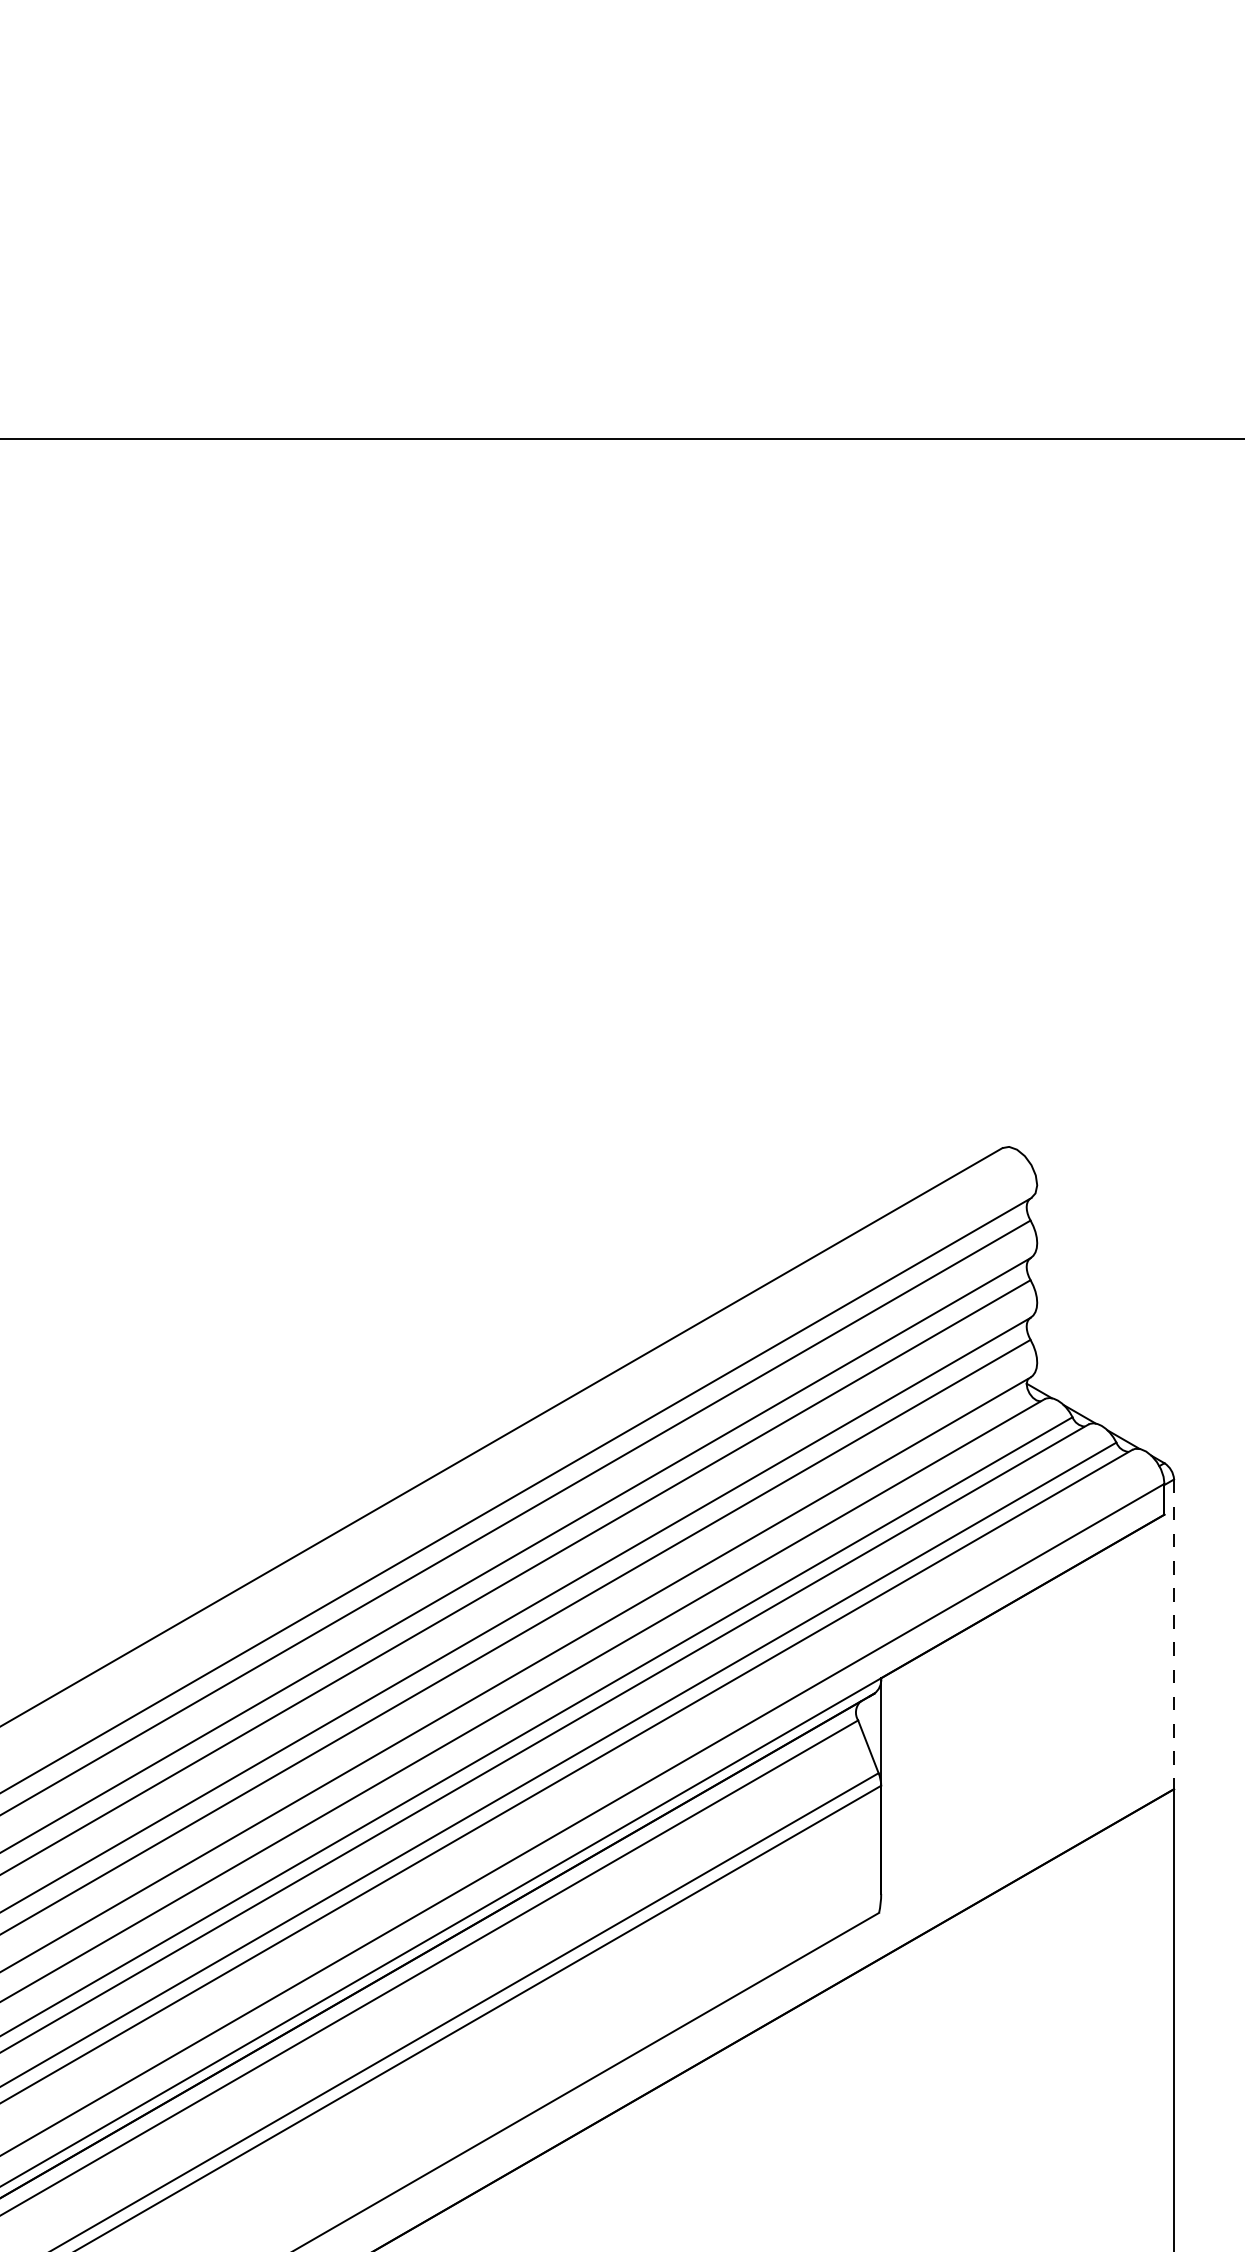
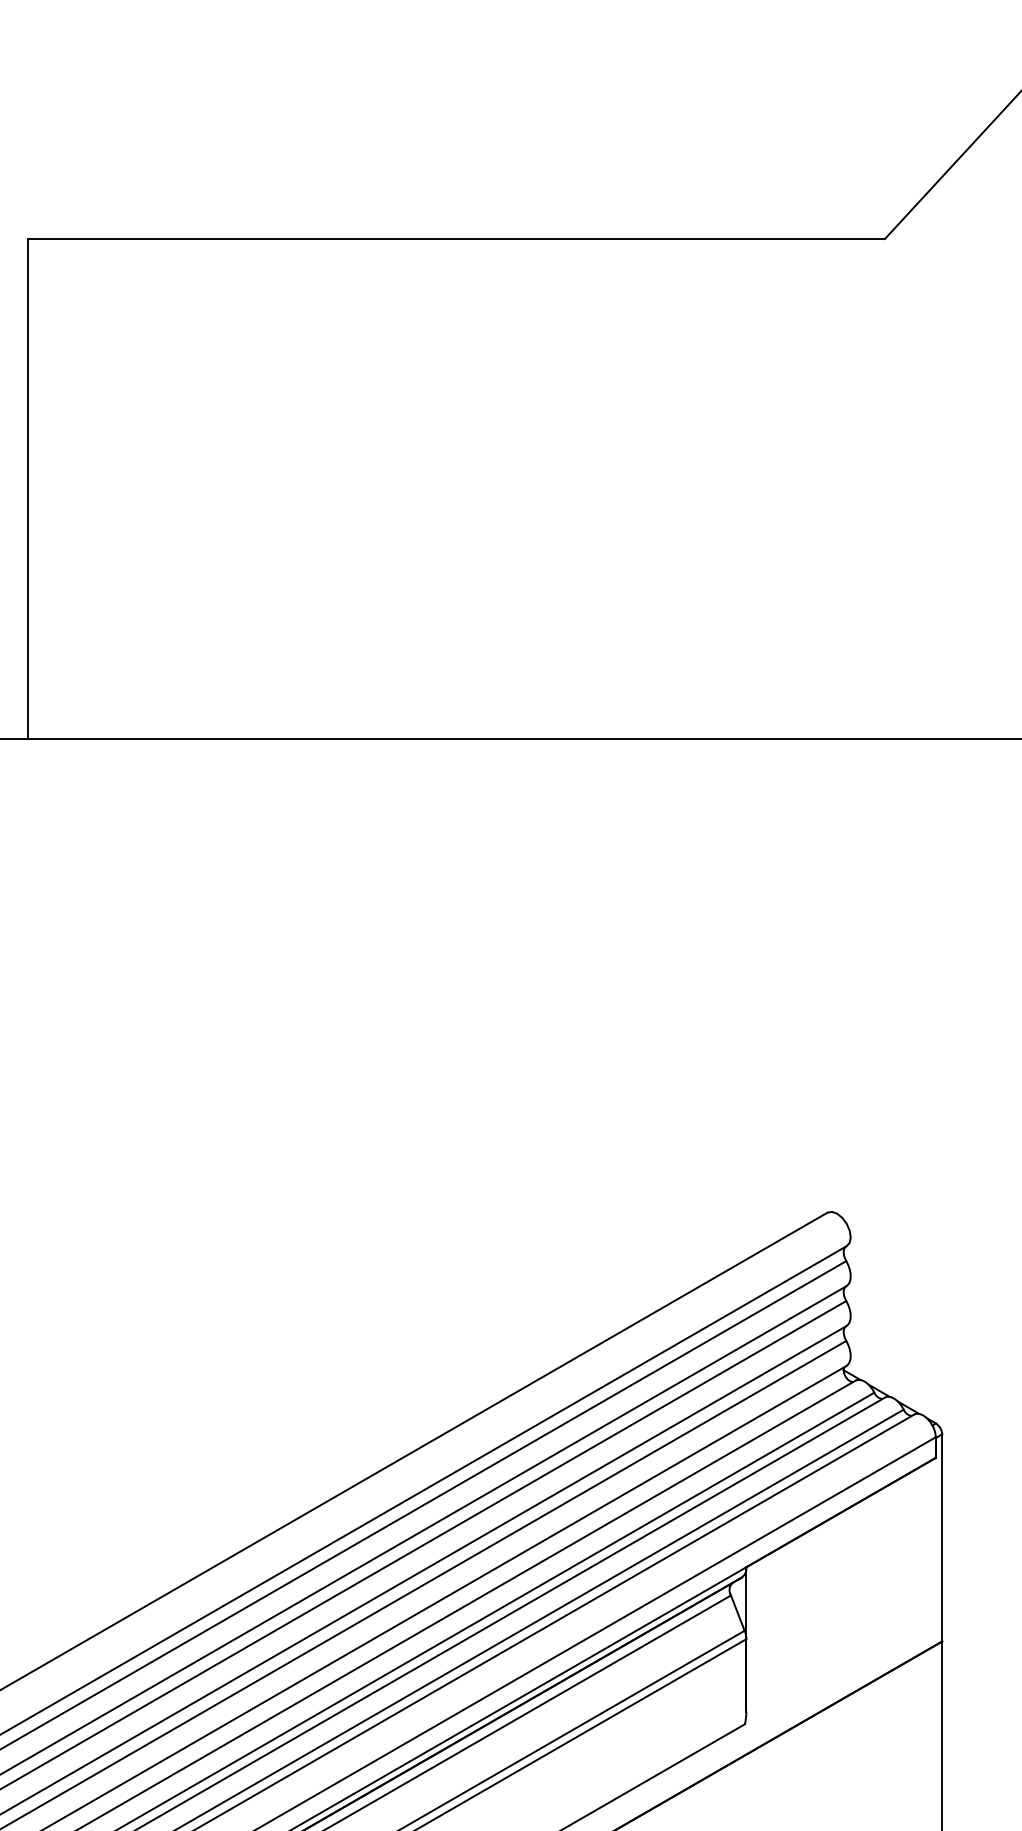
line: (1174, 1633) -> (942, 1537), dashed -> solid

